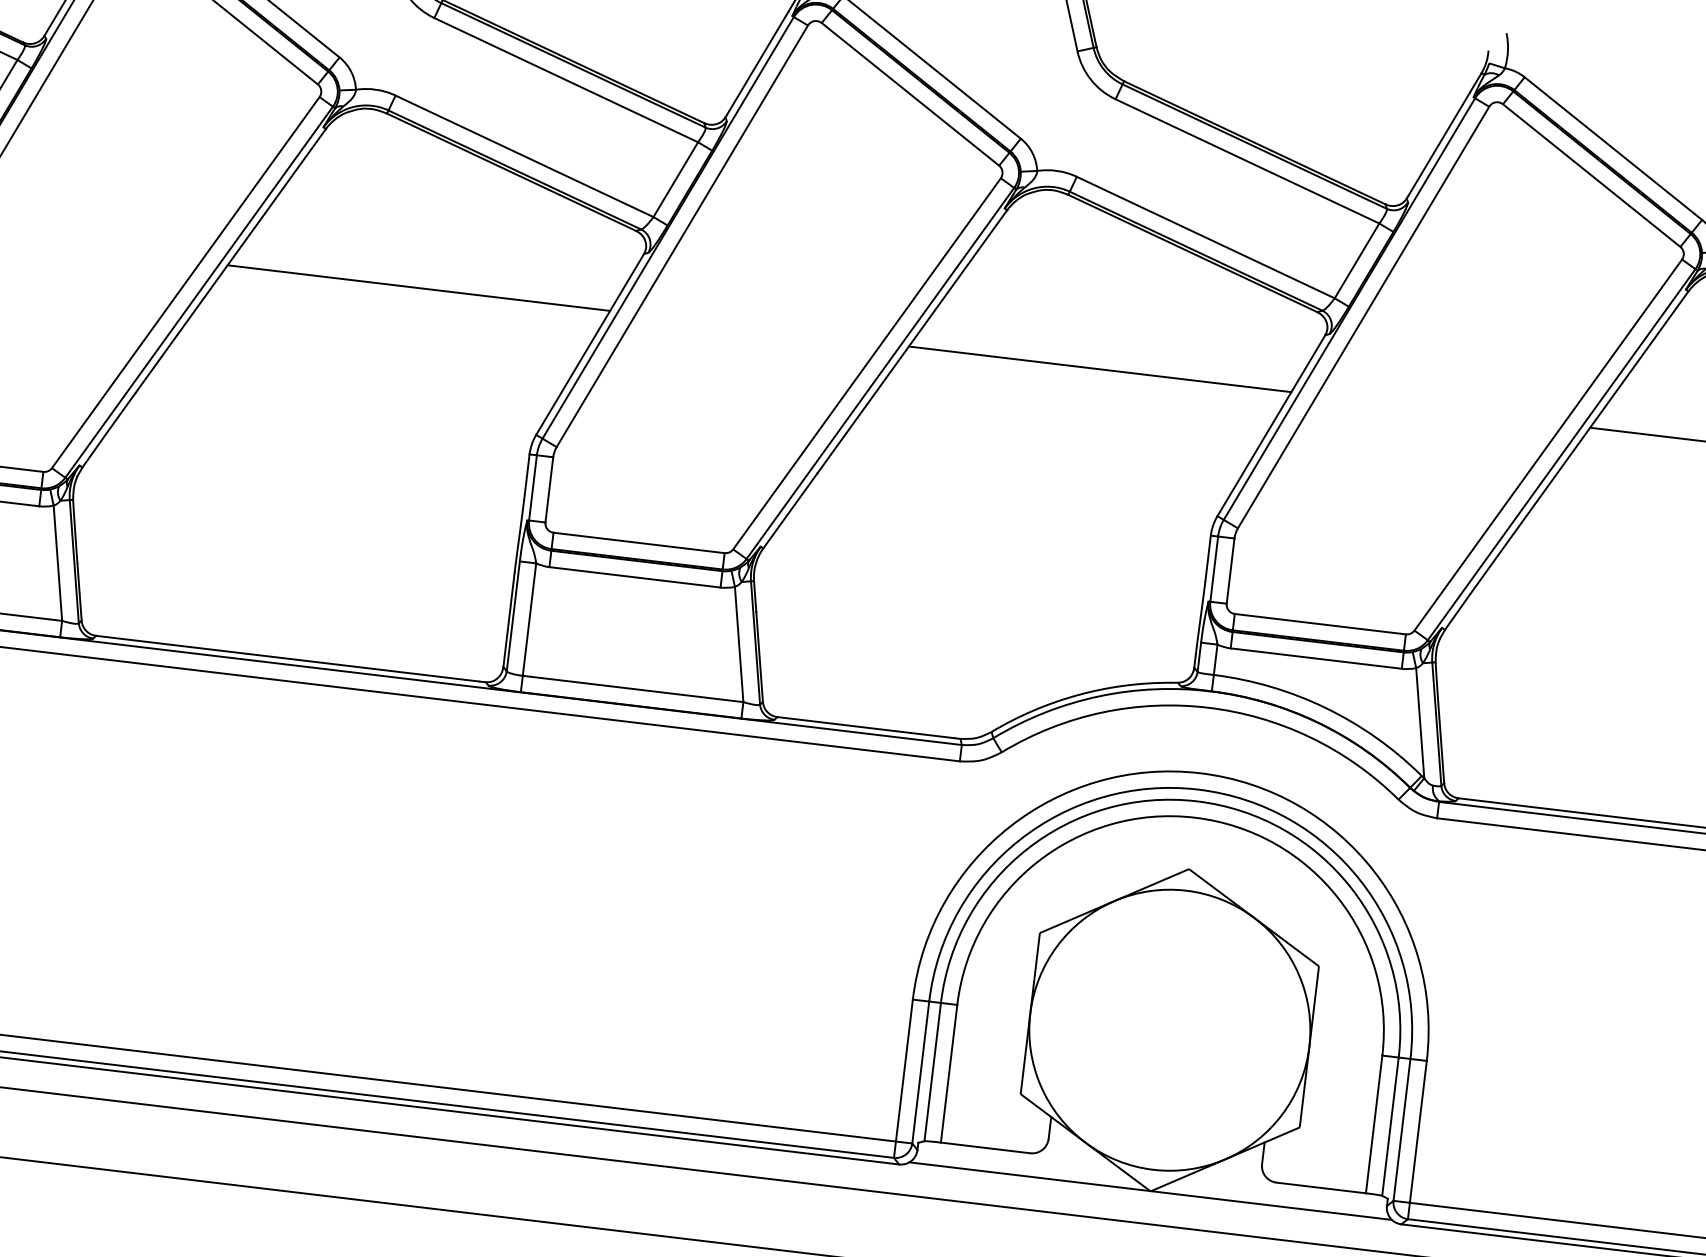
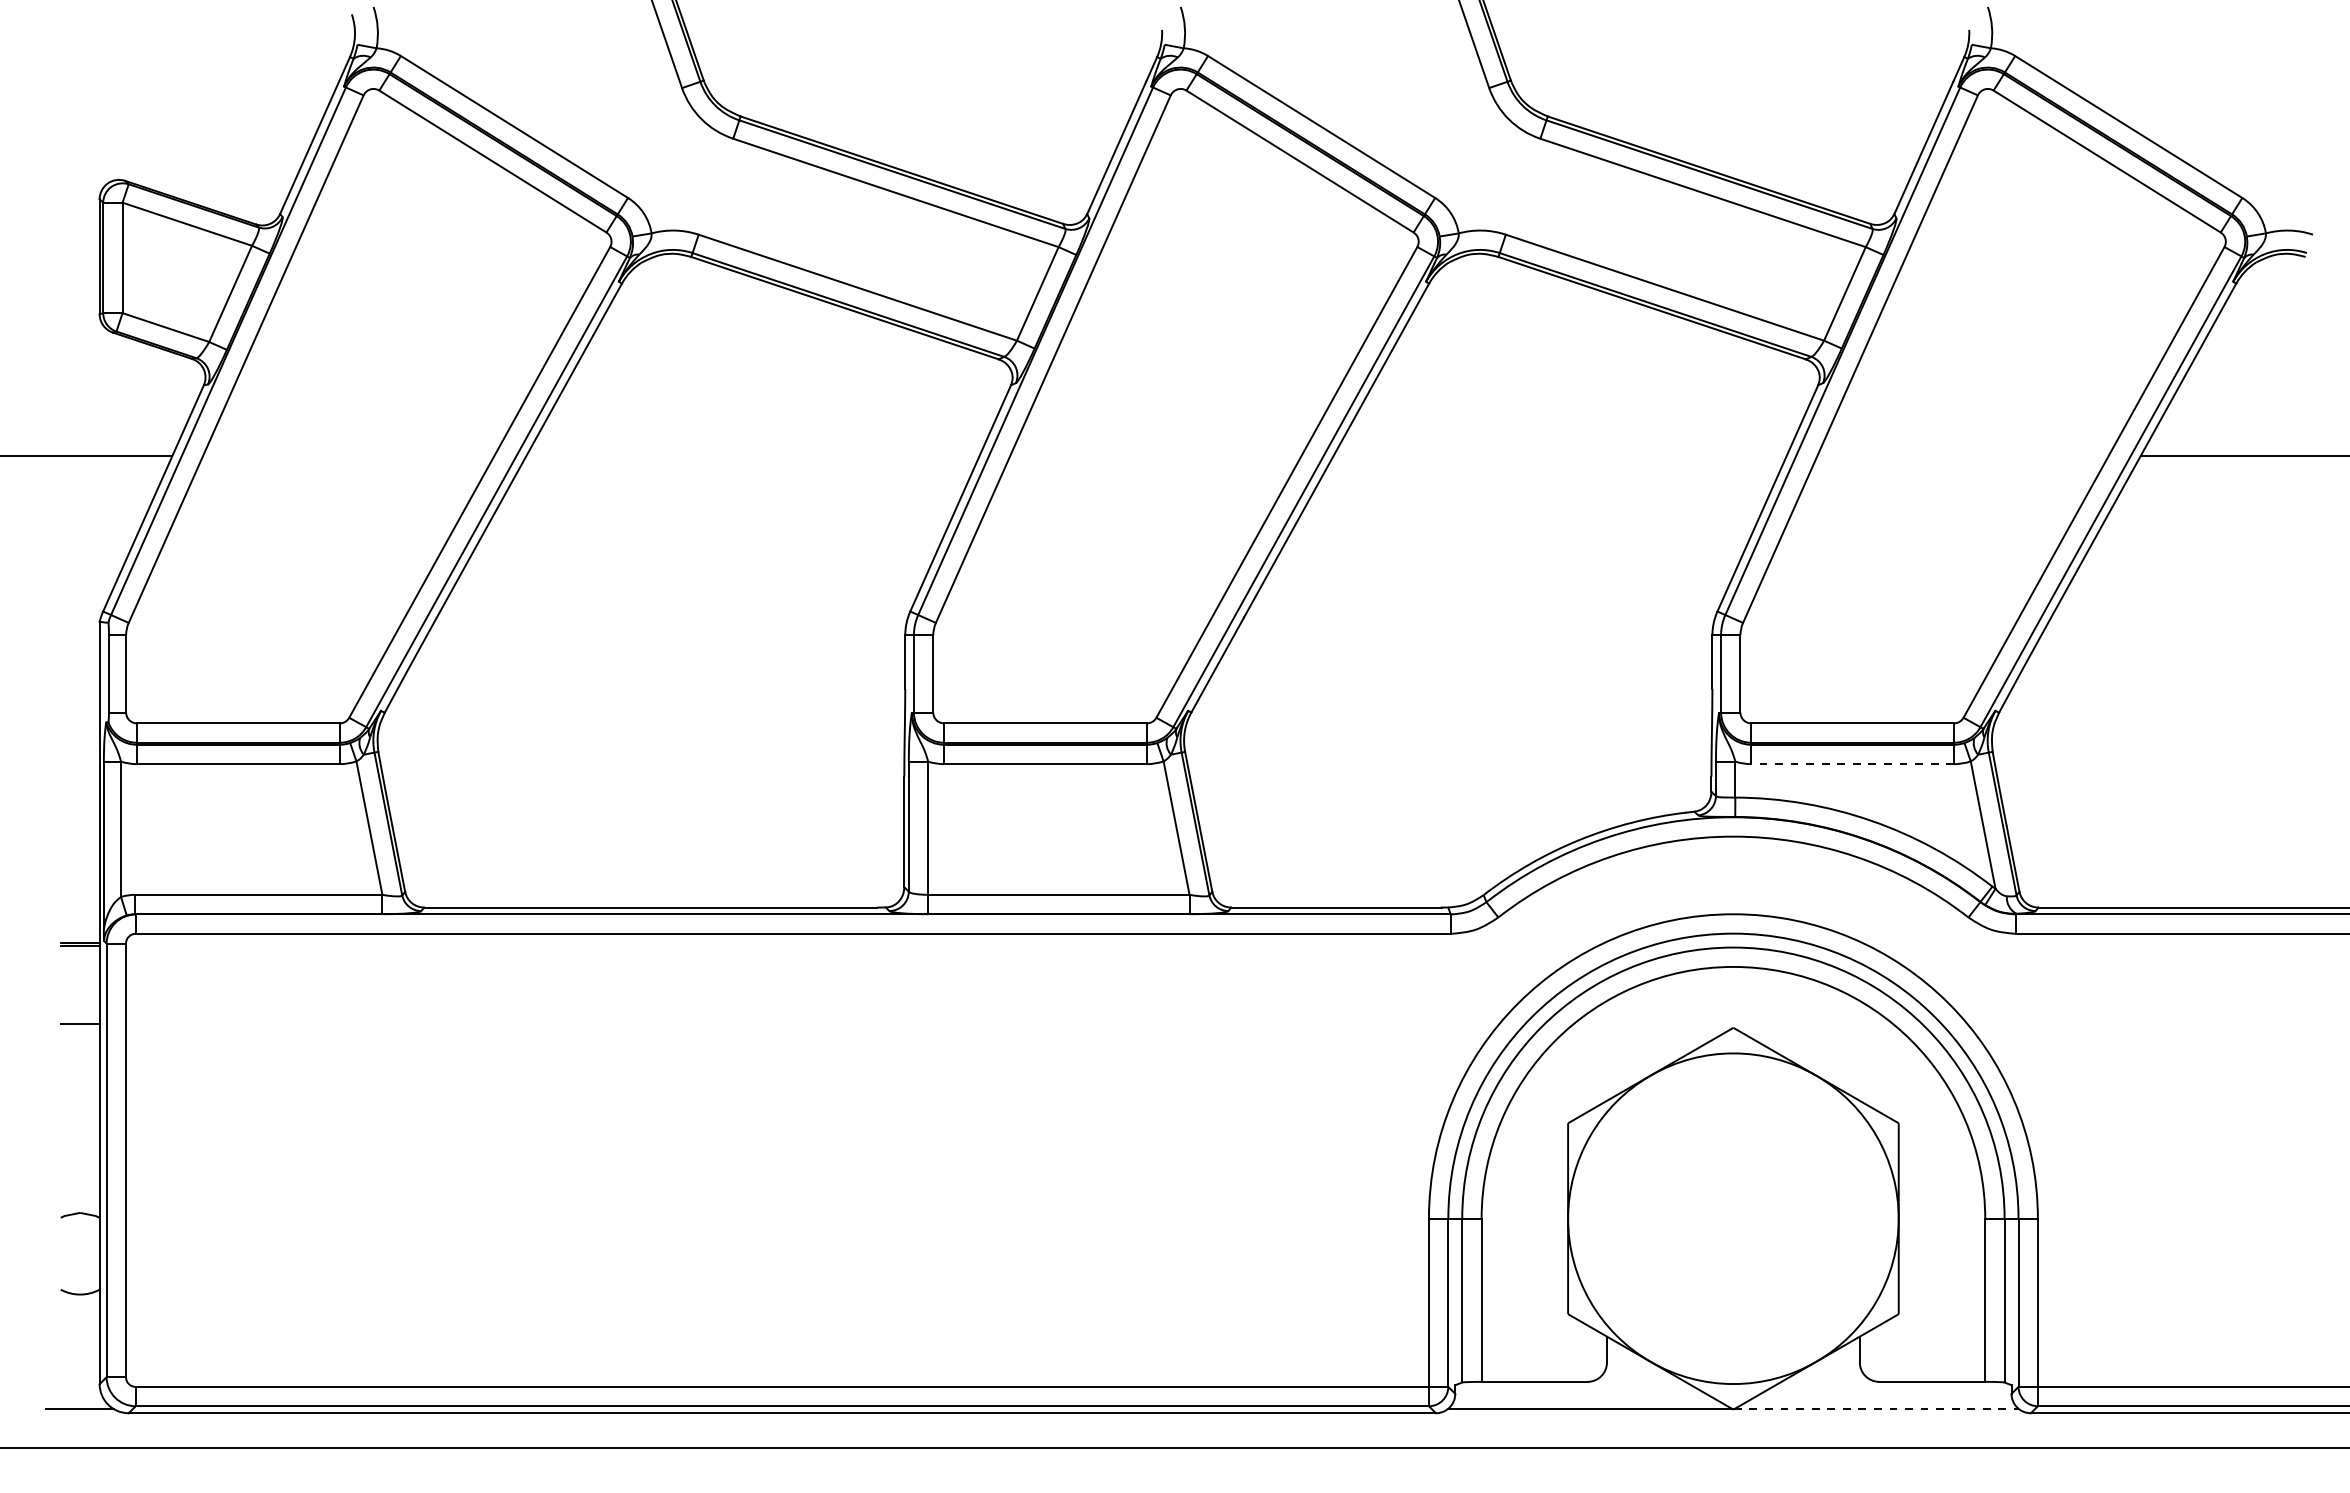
line: (418, 288) -> (752, 456), removed
line: (1099, 369) -> (1559, 456), removed
line: (1316, 658) -> (1852, 764), solid -> dashed
line: (1271, 1205) -> (1876, 1409), solid -> dashed

